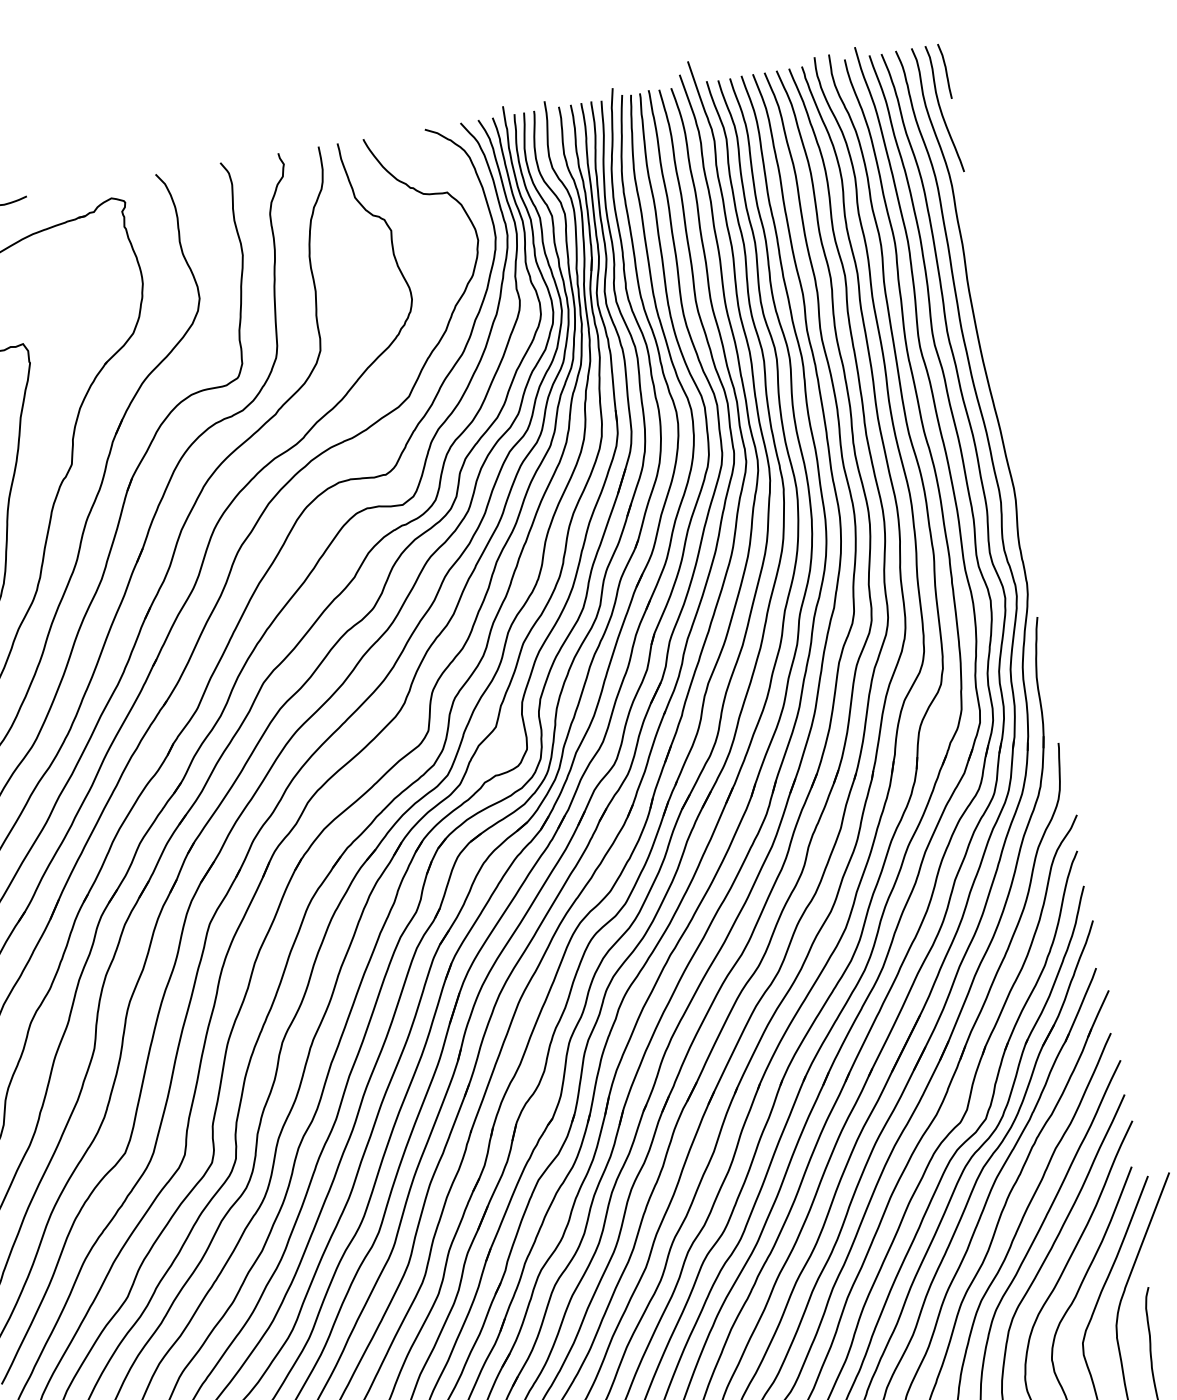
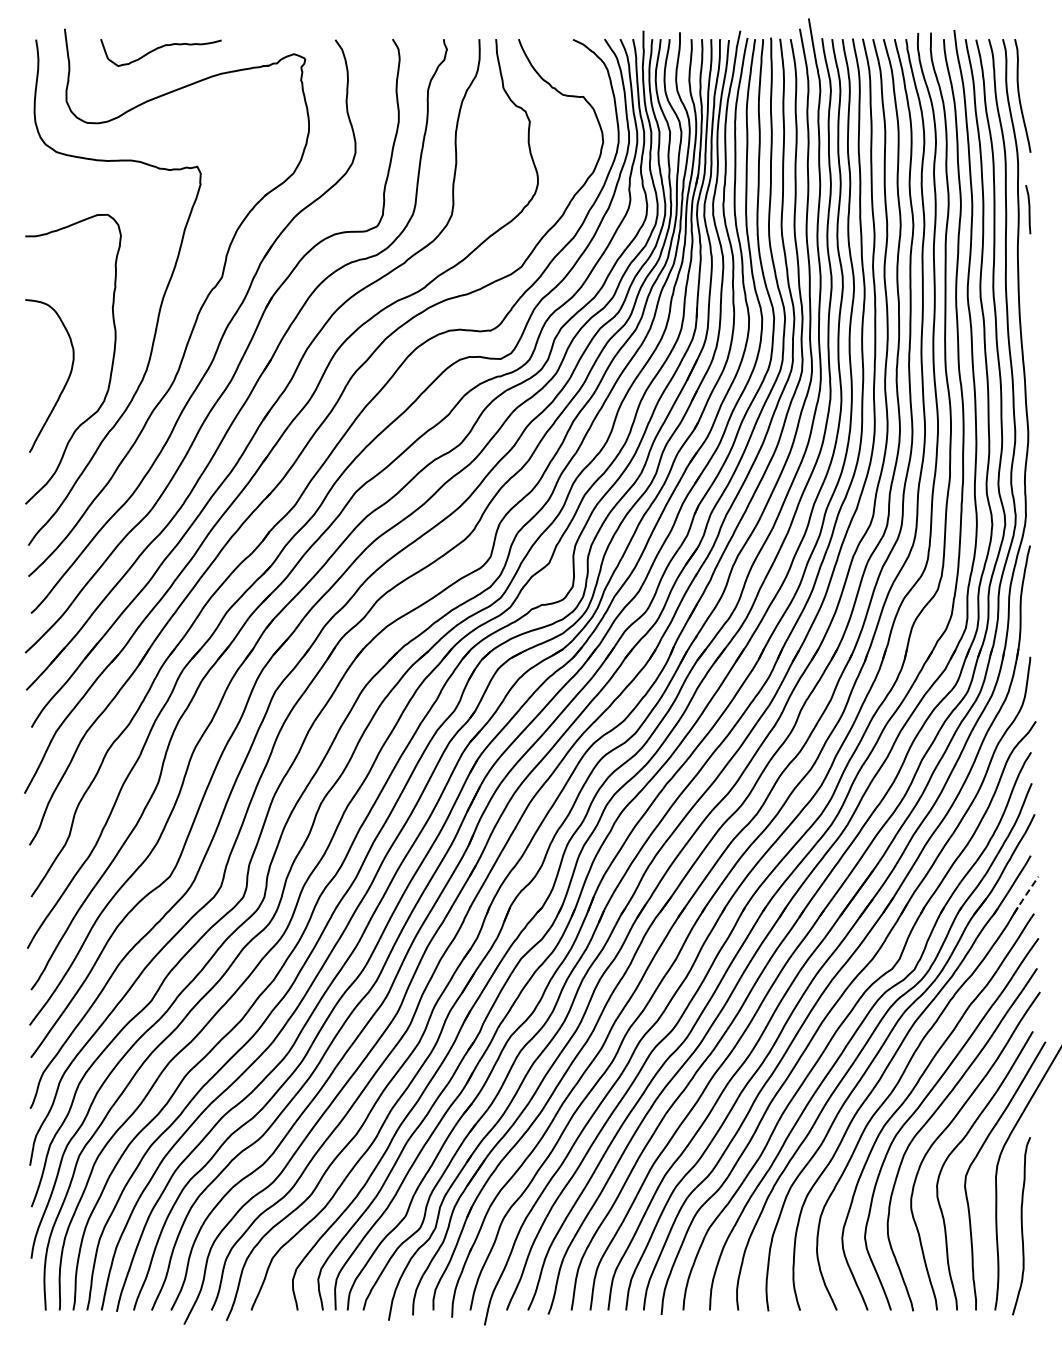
curve: (945, 71) -> (1028, 209), moved
line: (1097, 1014) -> (1025, 895), solid -> dashed

